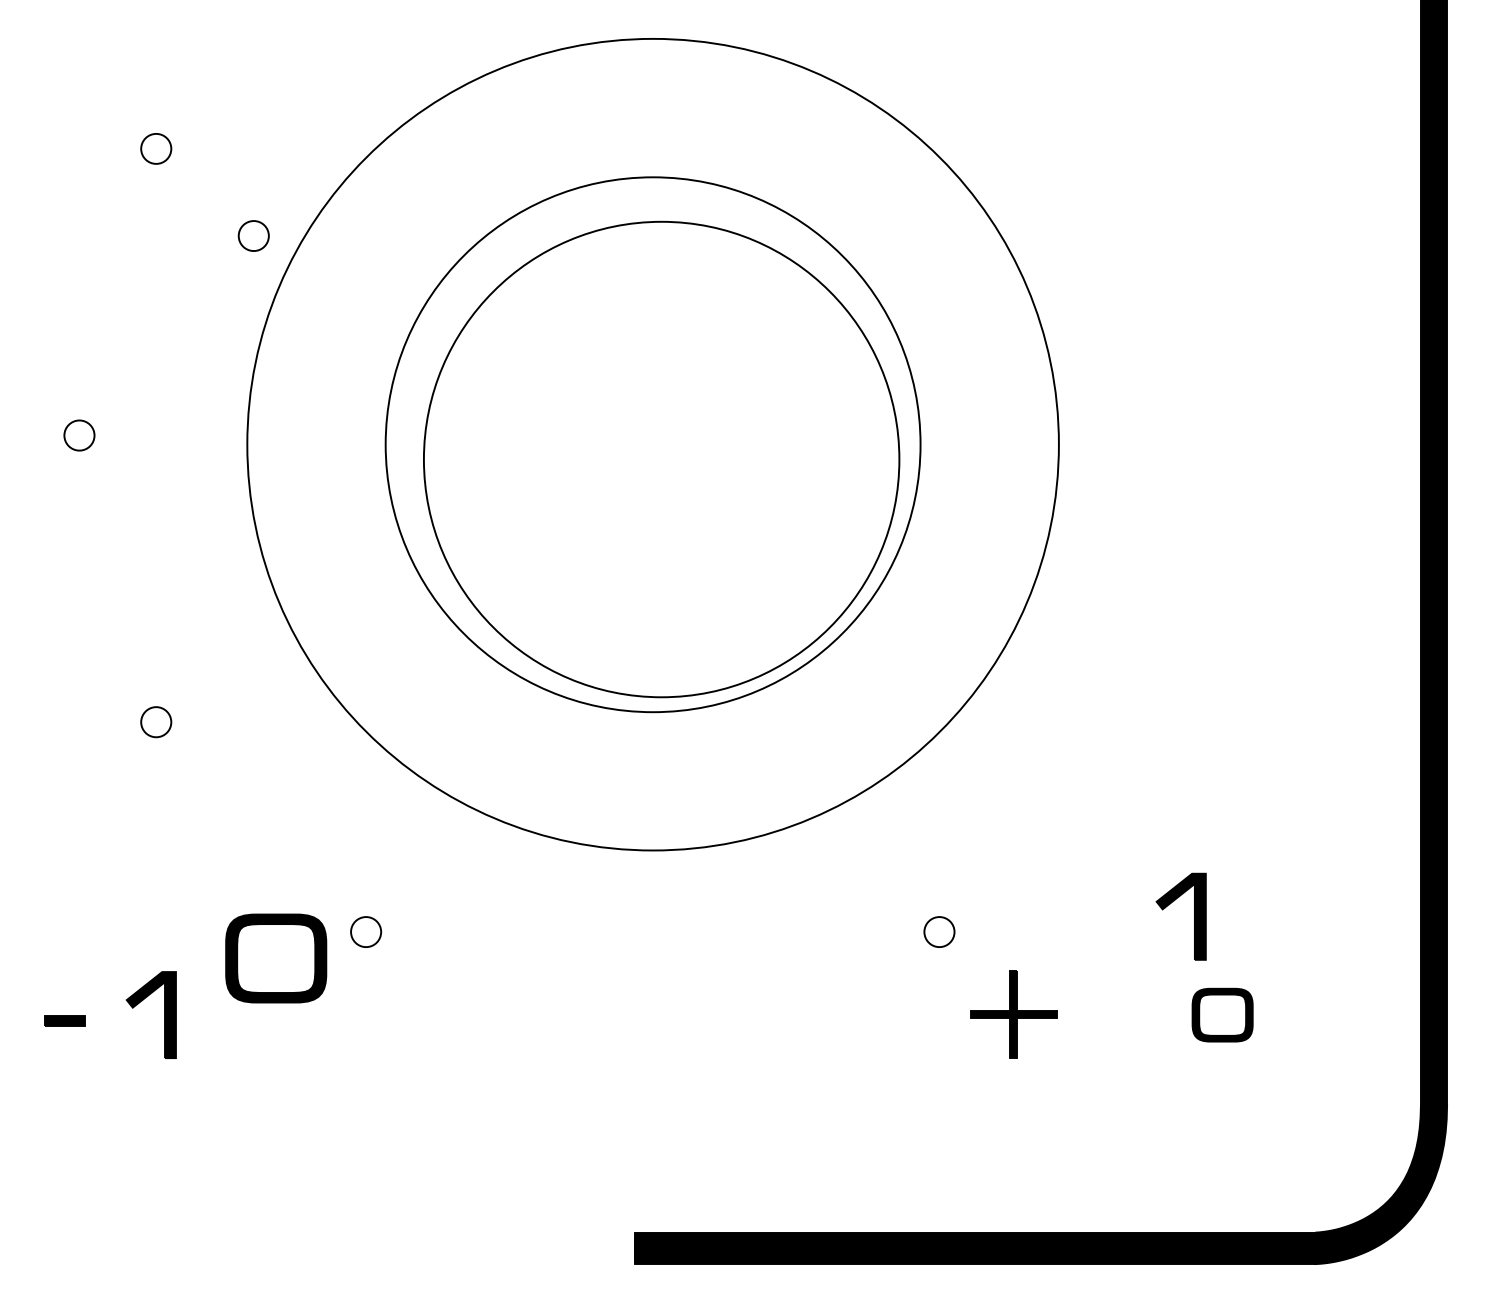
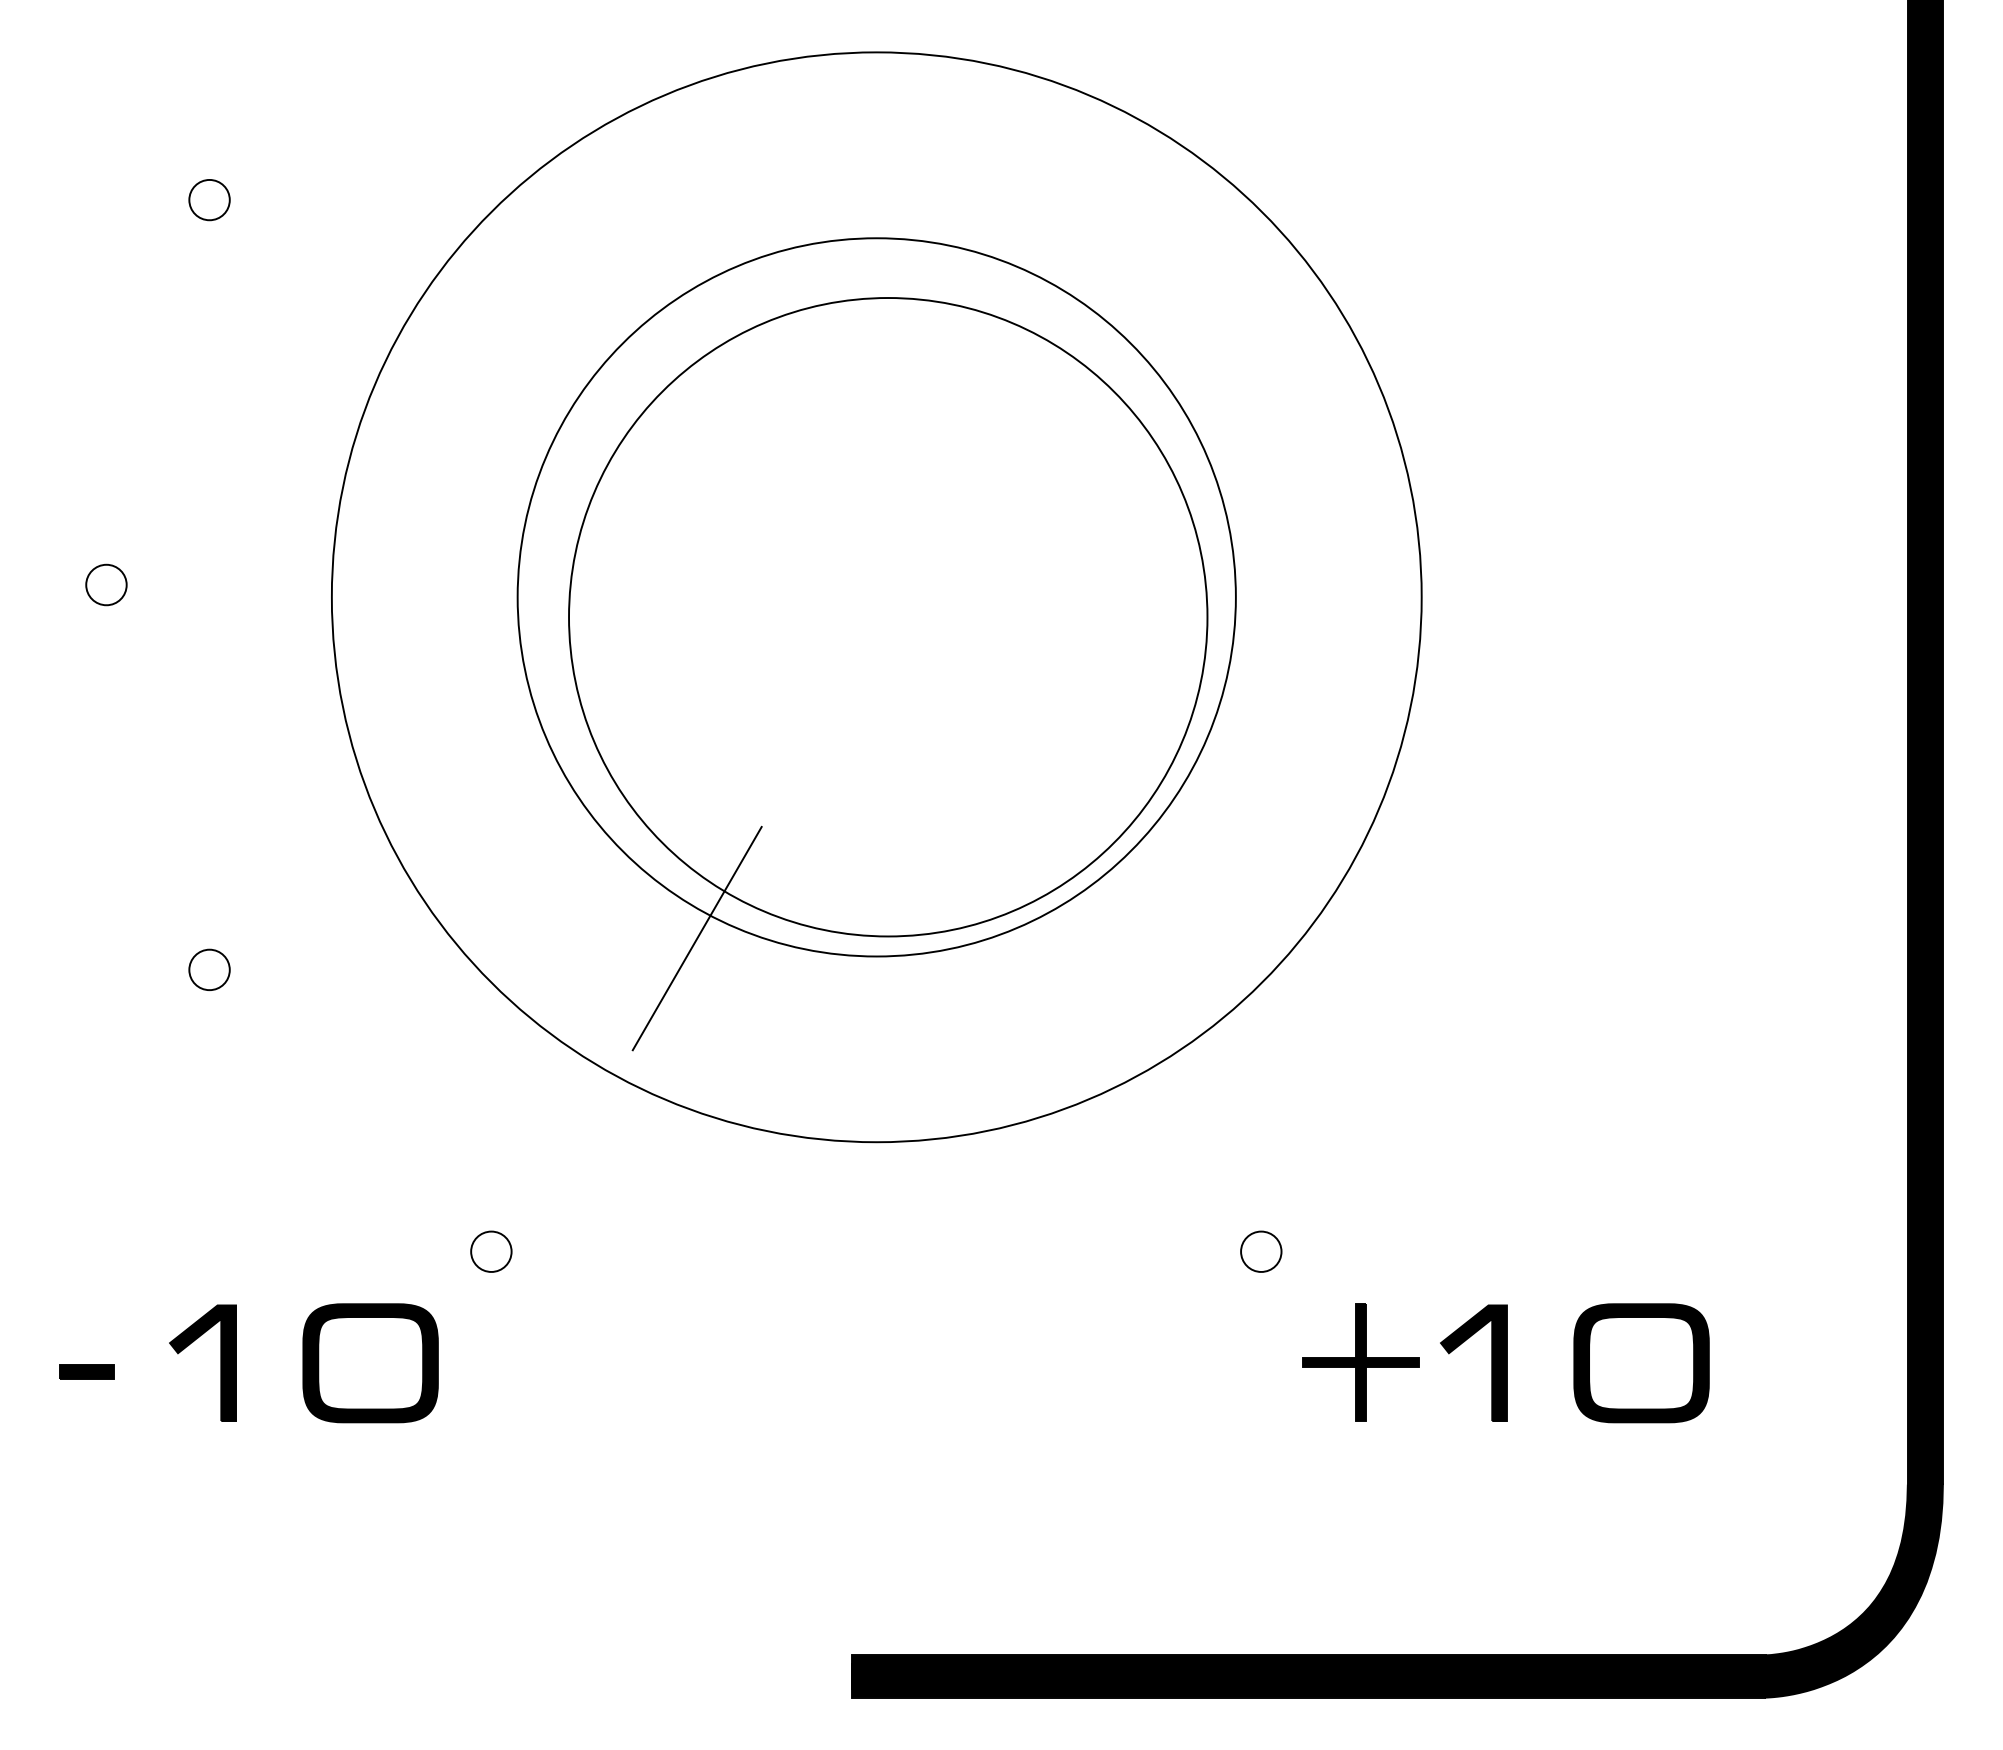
part: (253, 236) -> (340, 317), removed
line: (518, 698) -> (696, 938), added
part: (1194, 916) -> (1491, 1362), moved
part: (276, 958) -> (370, 1363), moved
part: (1222, 1015) -> (1641, 1363), size x1.67

